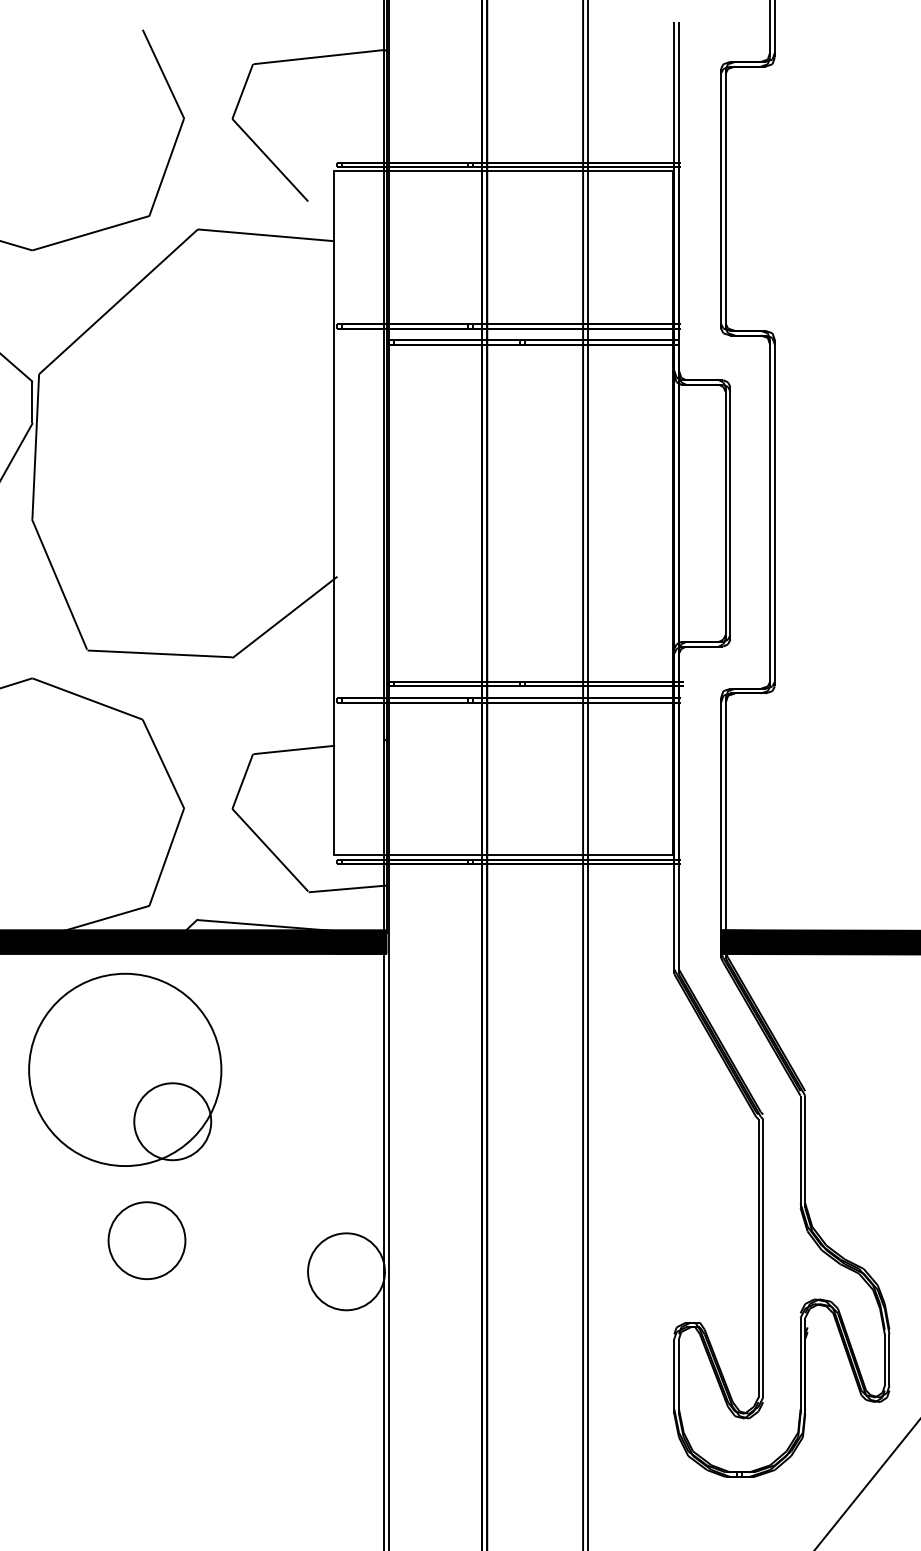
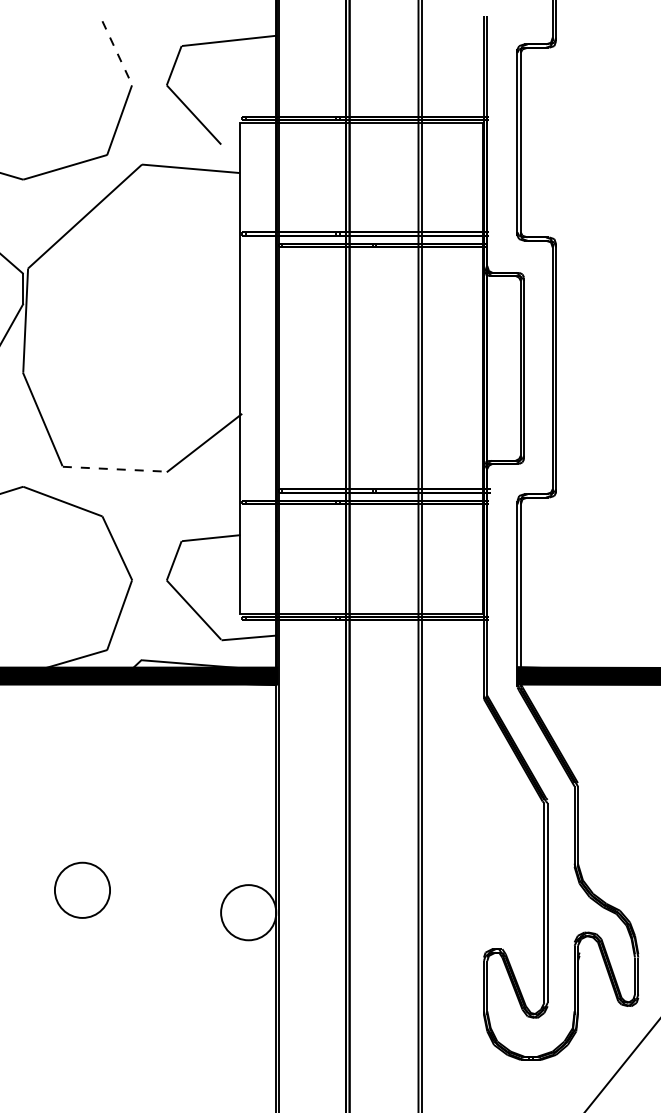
line: (163, 74) -> (117, 53), solid -> dashed
line: (160, 654) -> (115, 469), solid -> dashed
part: (124, 1069) -> (89, 767), removed
part: (146, 1239) -> (82, 889), moved

